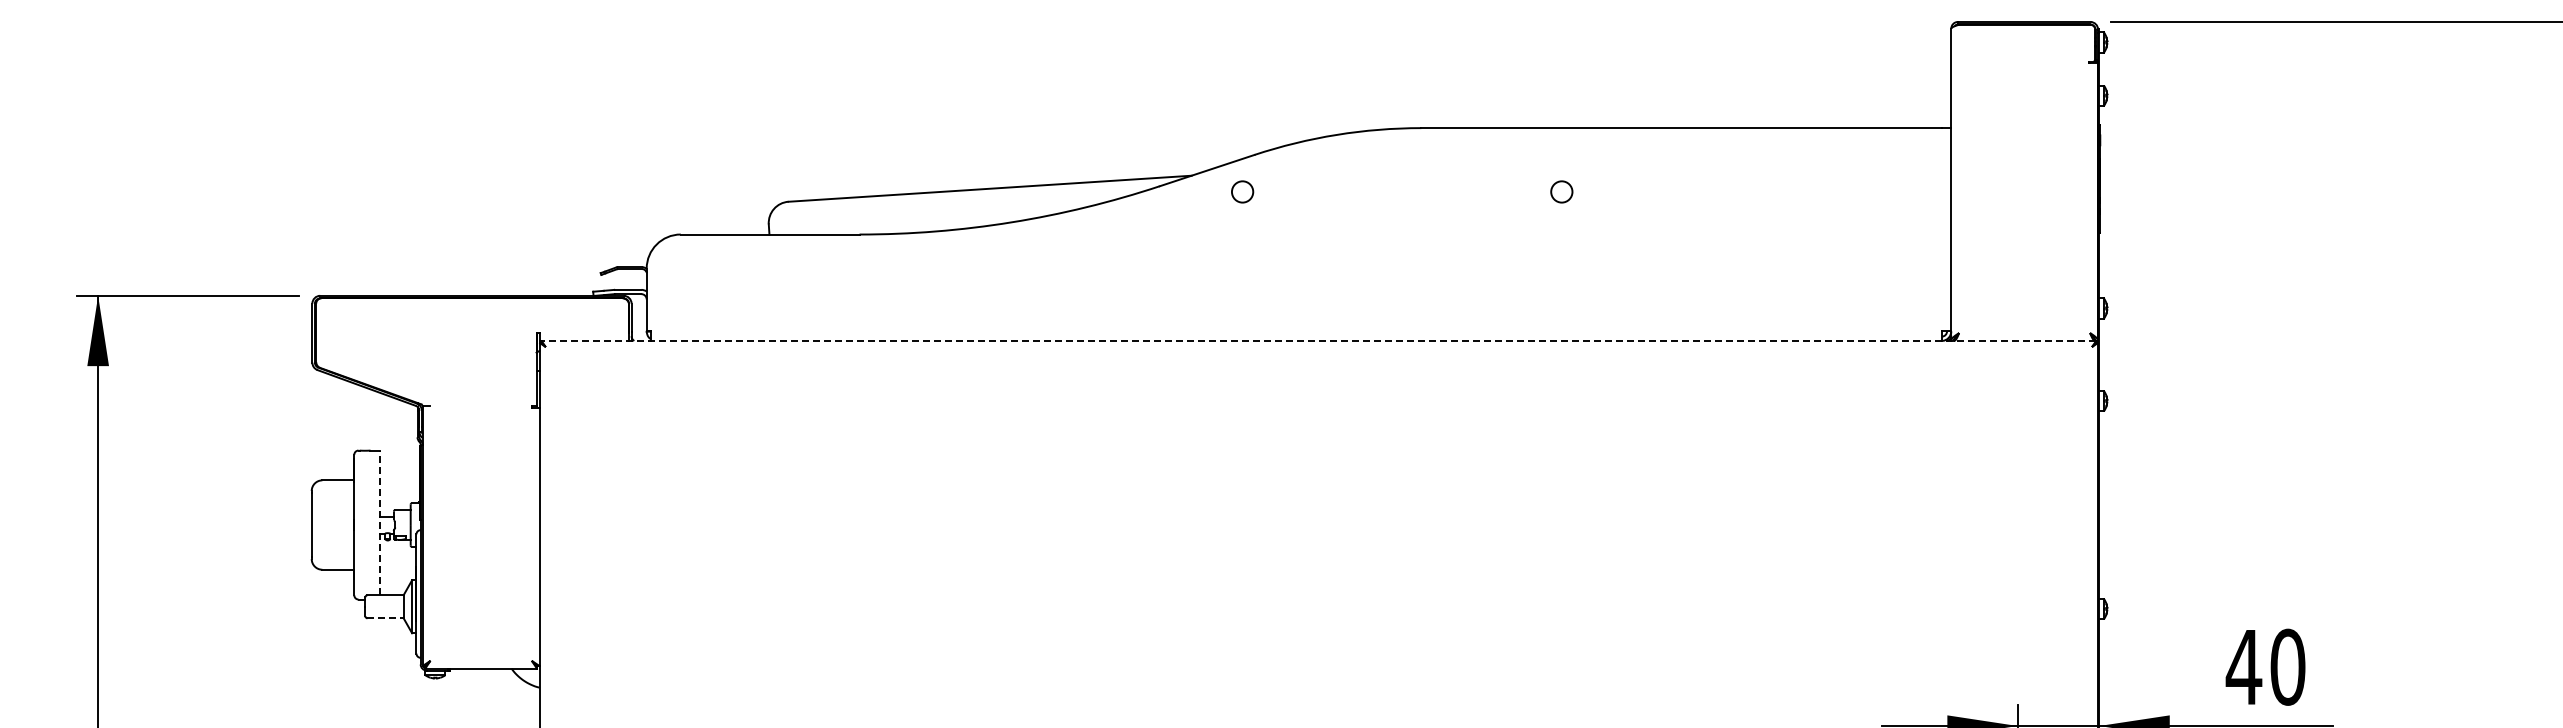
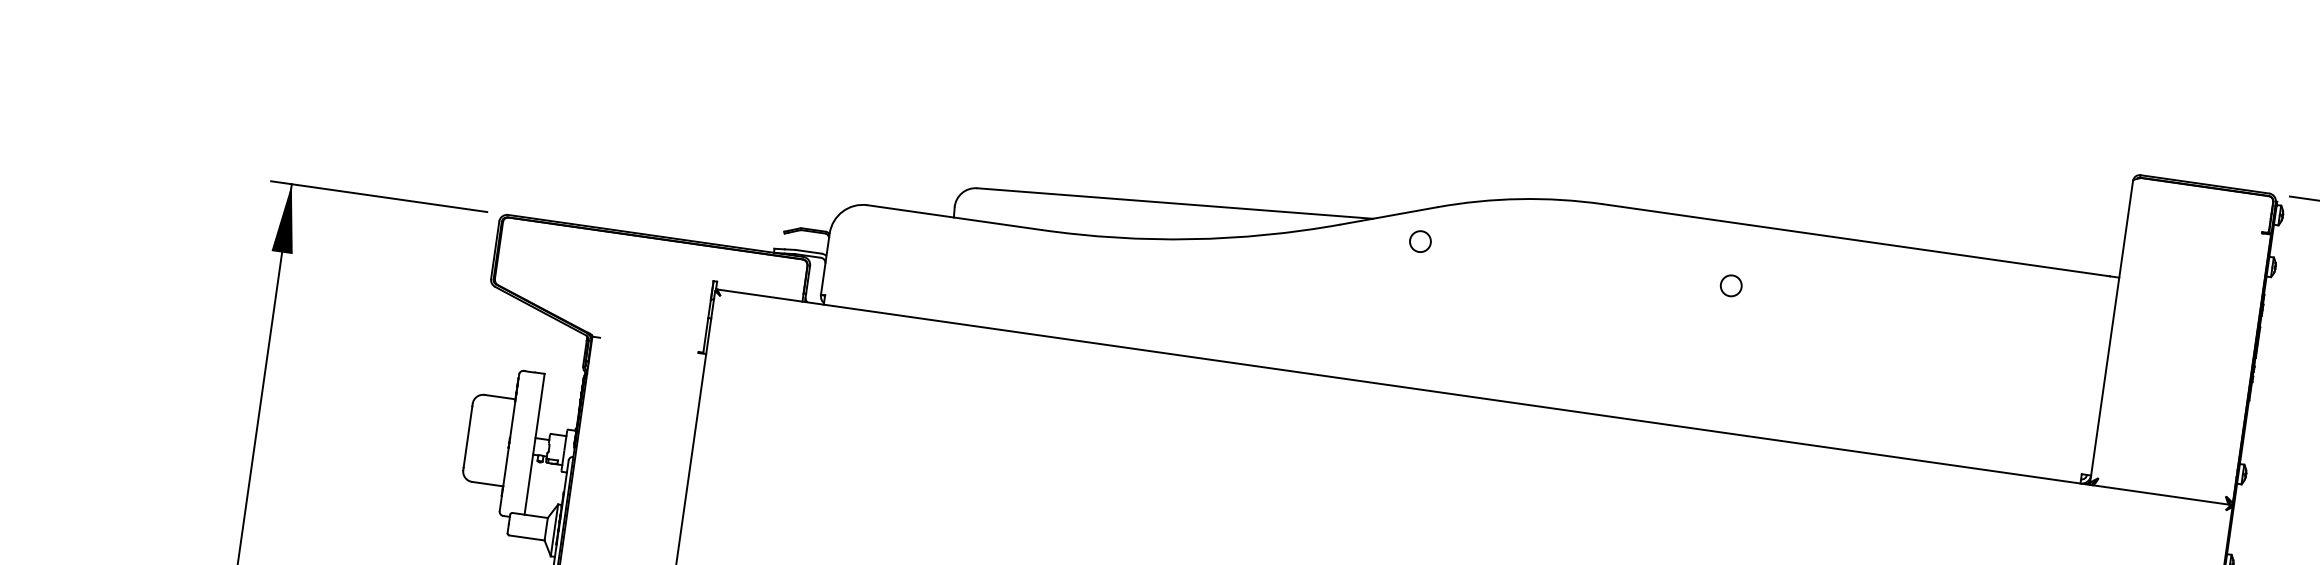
line: (1318, 340) -> (1473, 396), dashed -> solid
line: (379, 522) -> (534, 443), dashed -> solid
line: (386, 618) -> (527, 538), dashed -> solid

